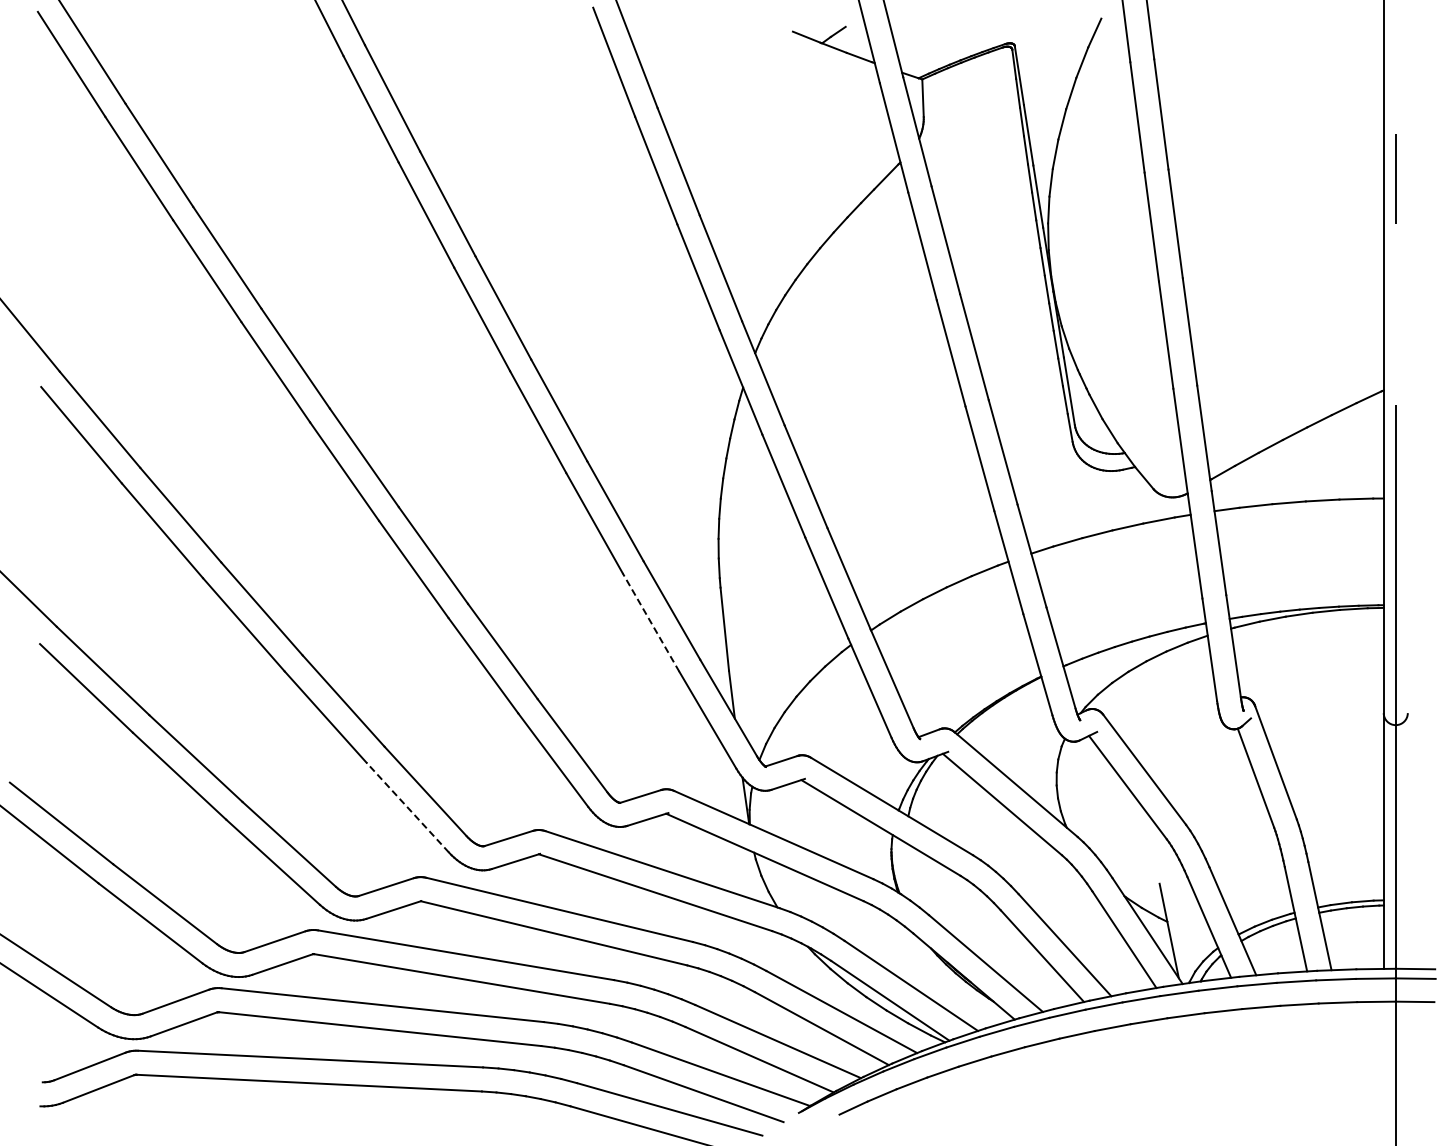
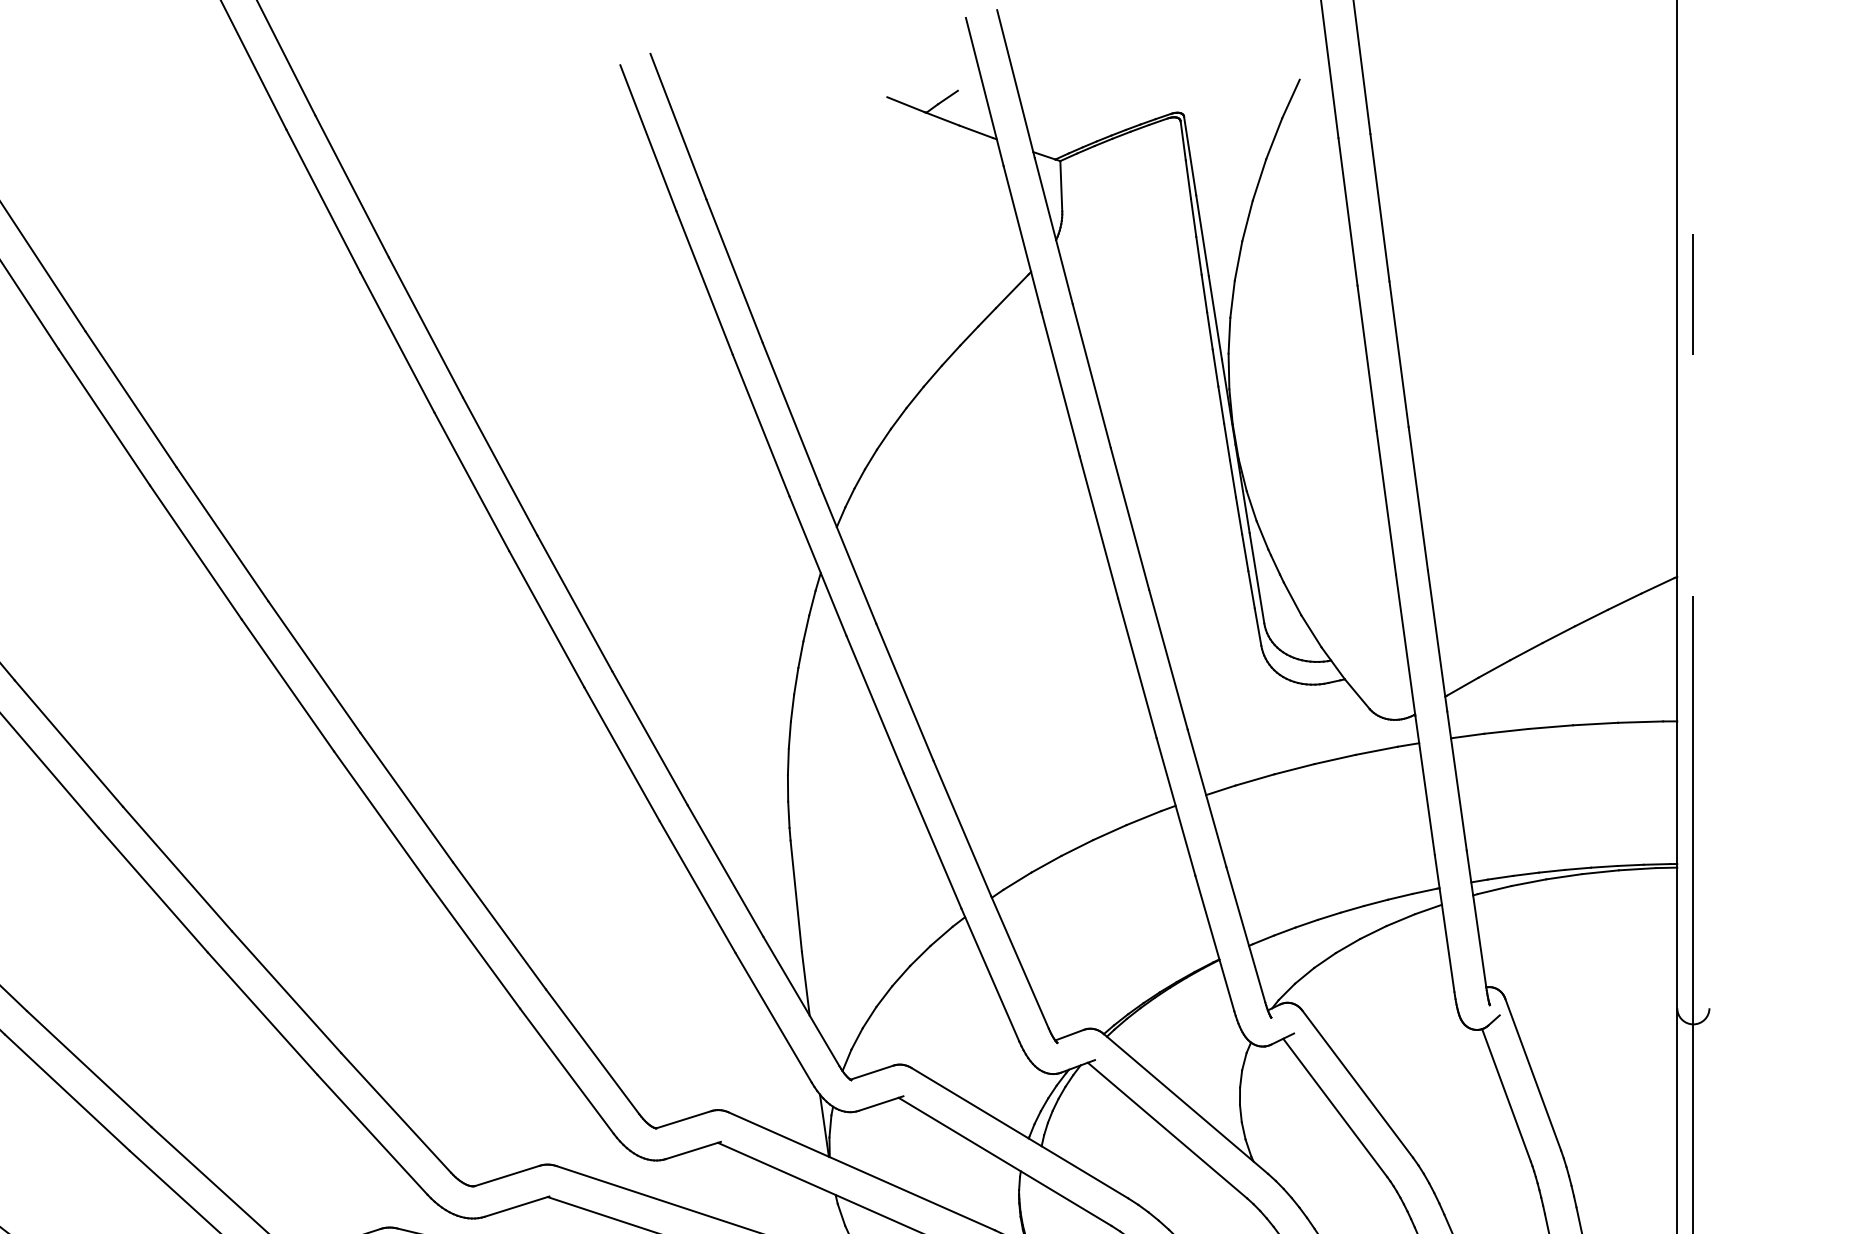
line: (651, 622) -> (698, 887), dashed -> solid
line: (407, 807) -> (372, 1134), dashed -> solid

